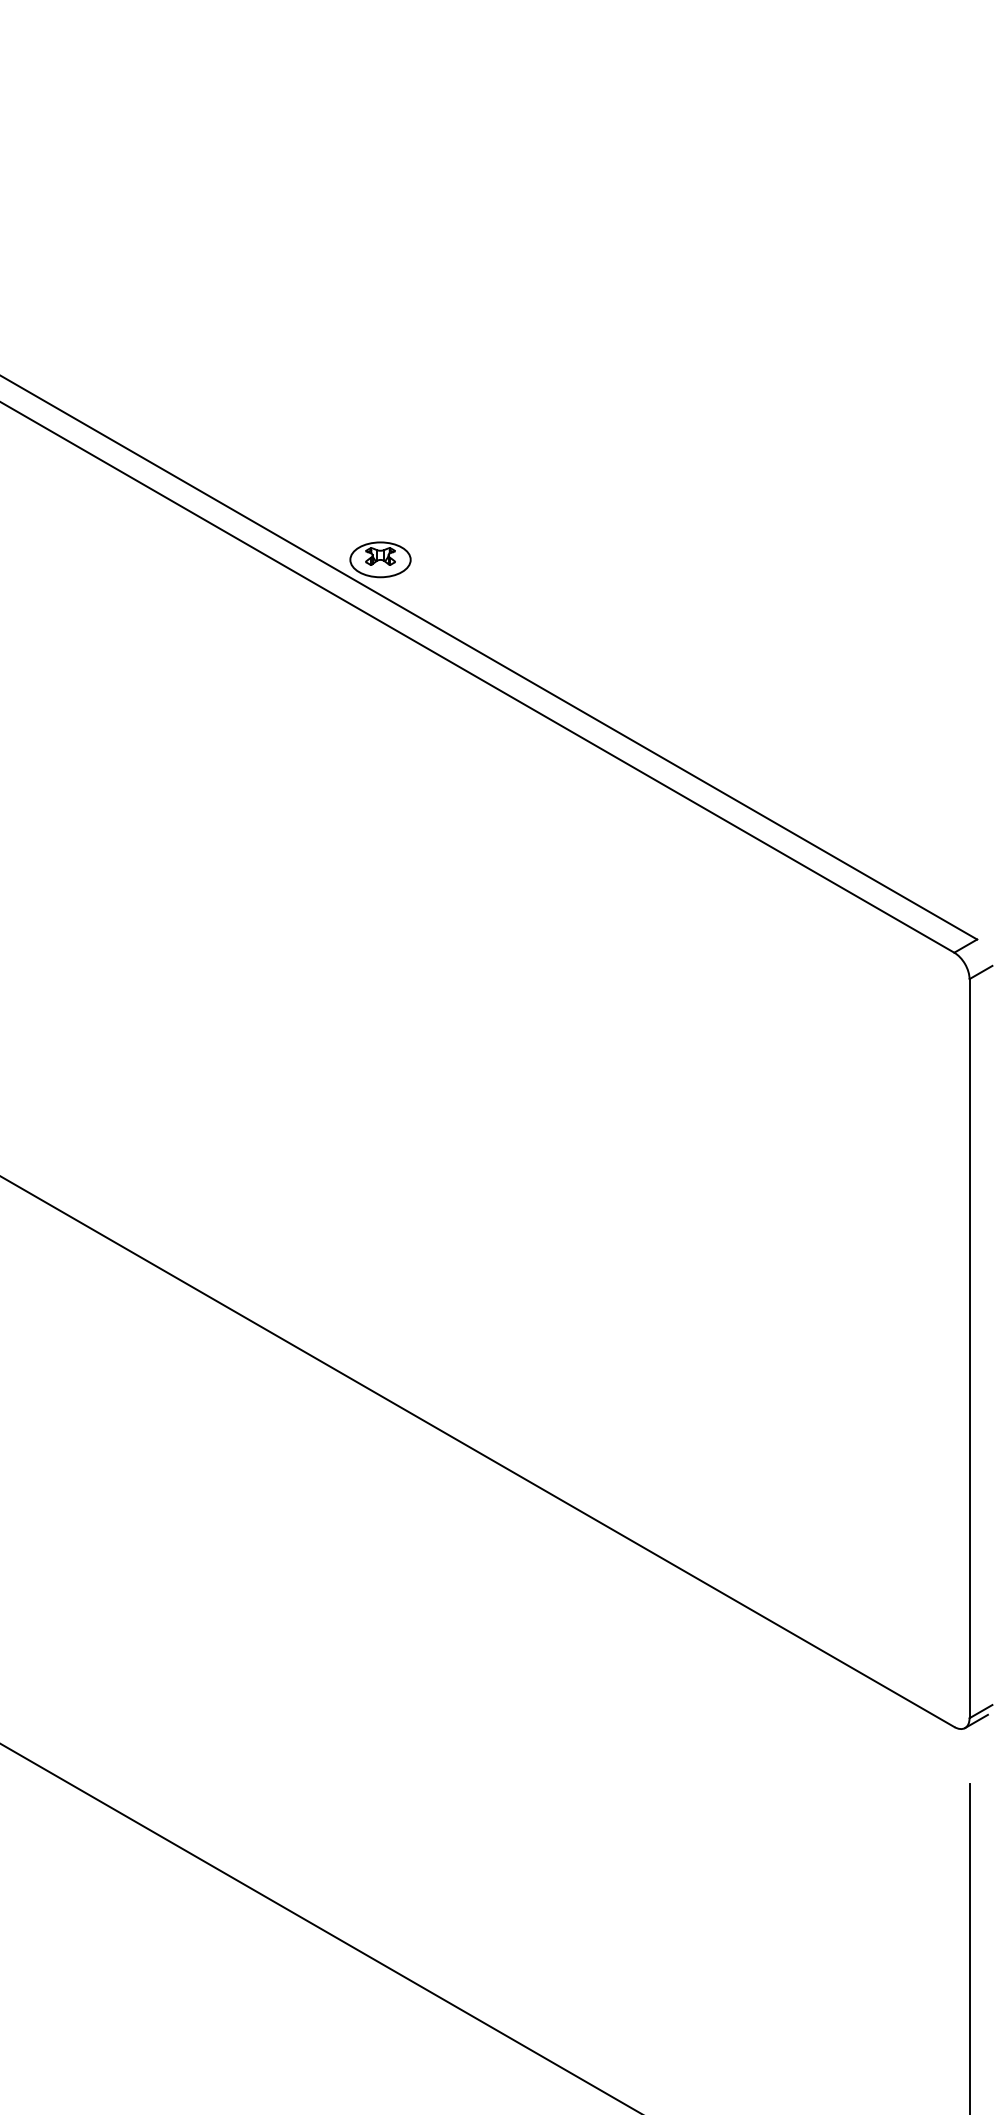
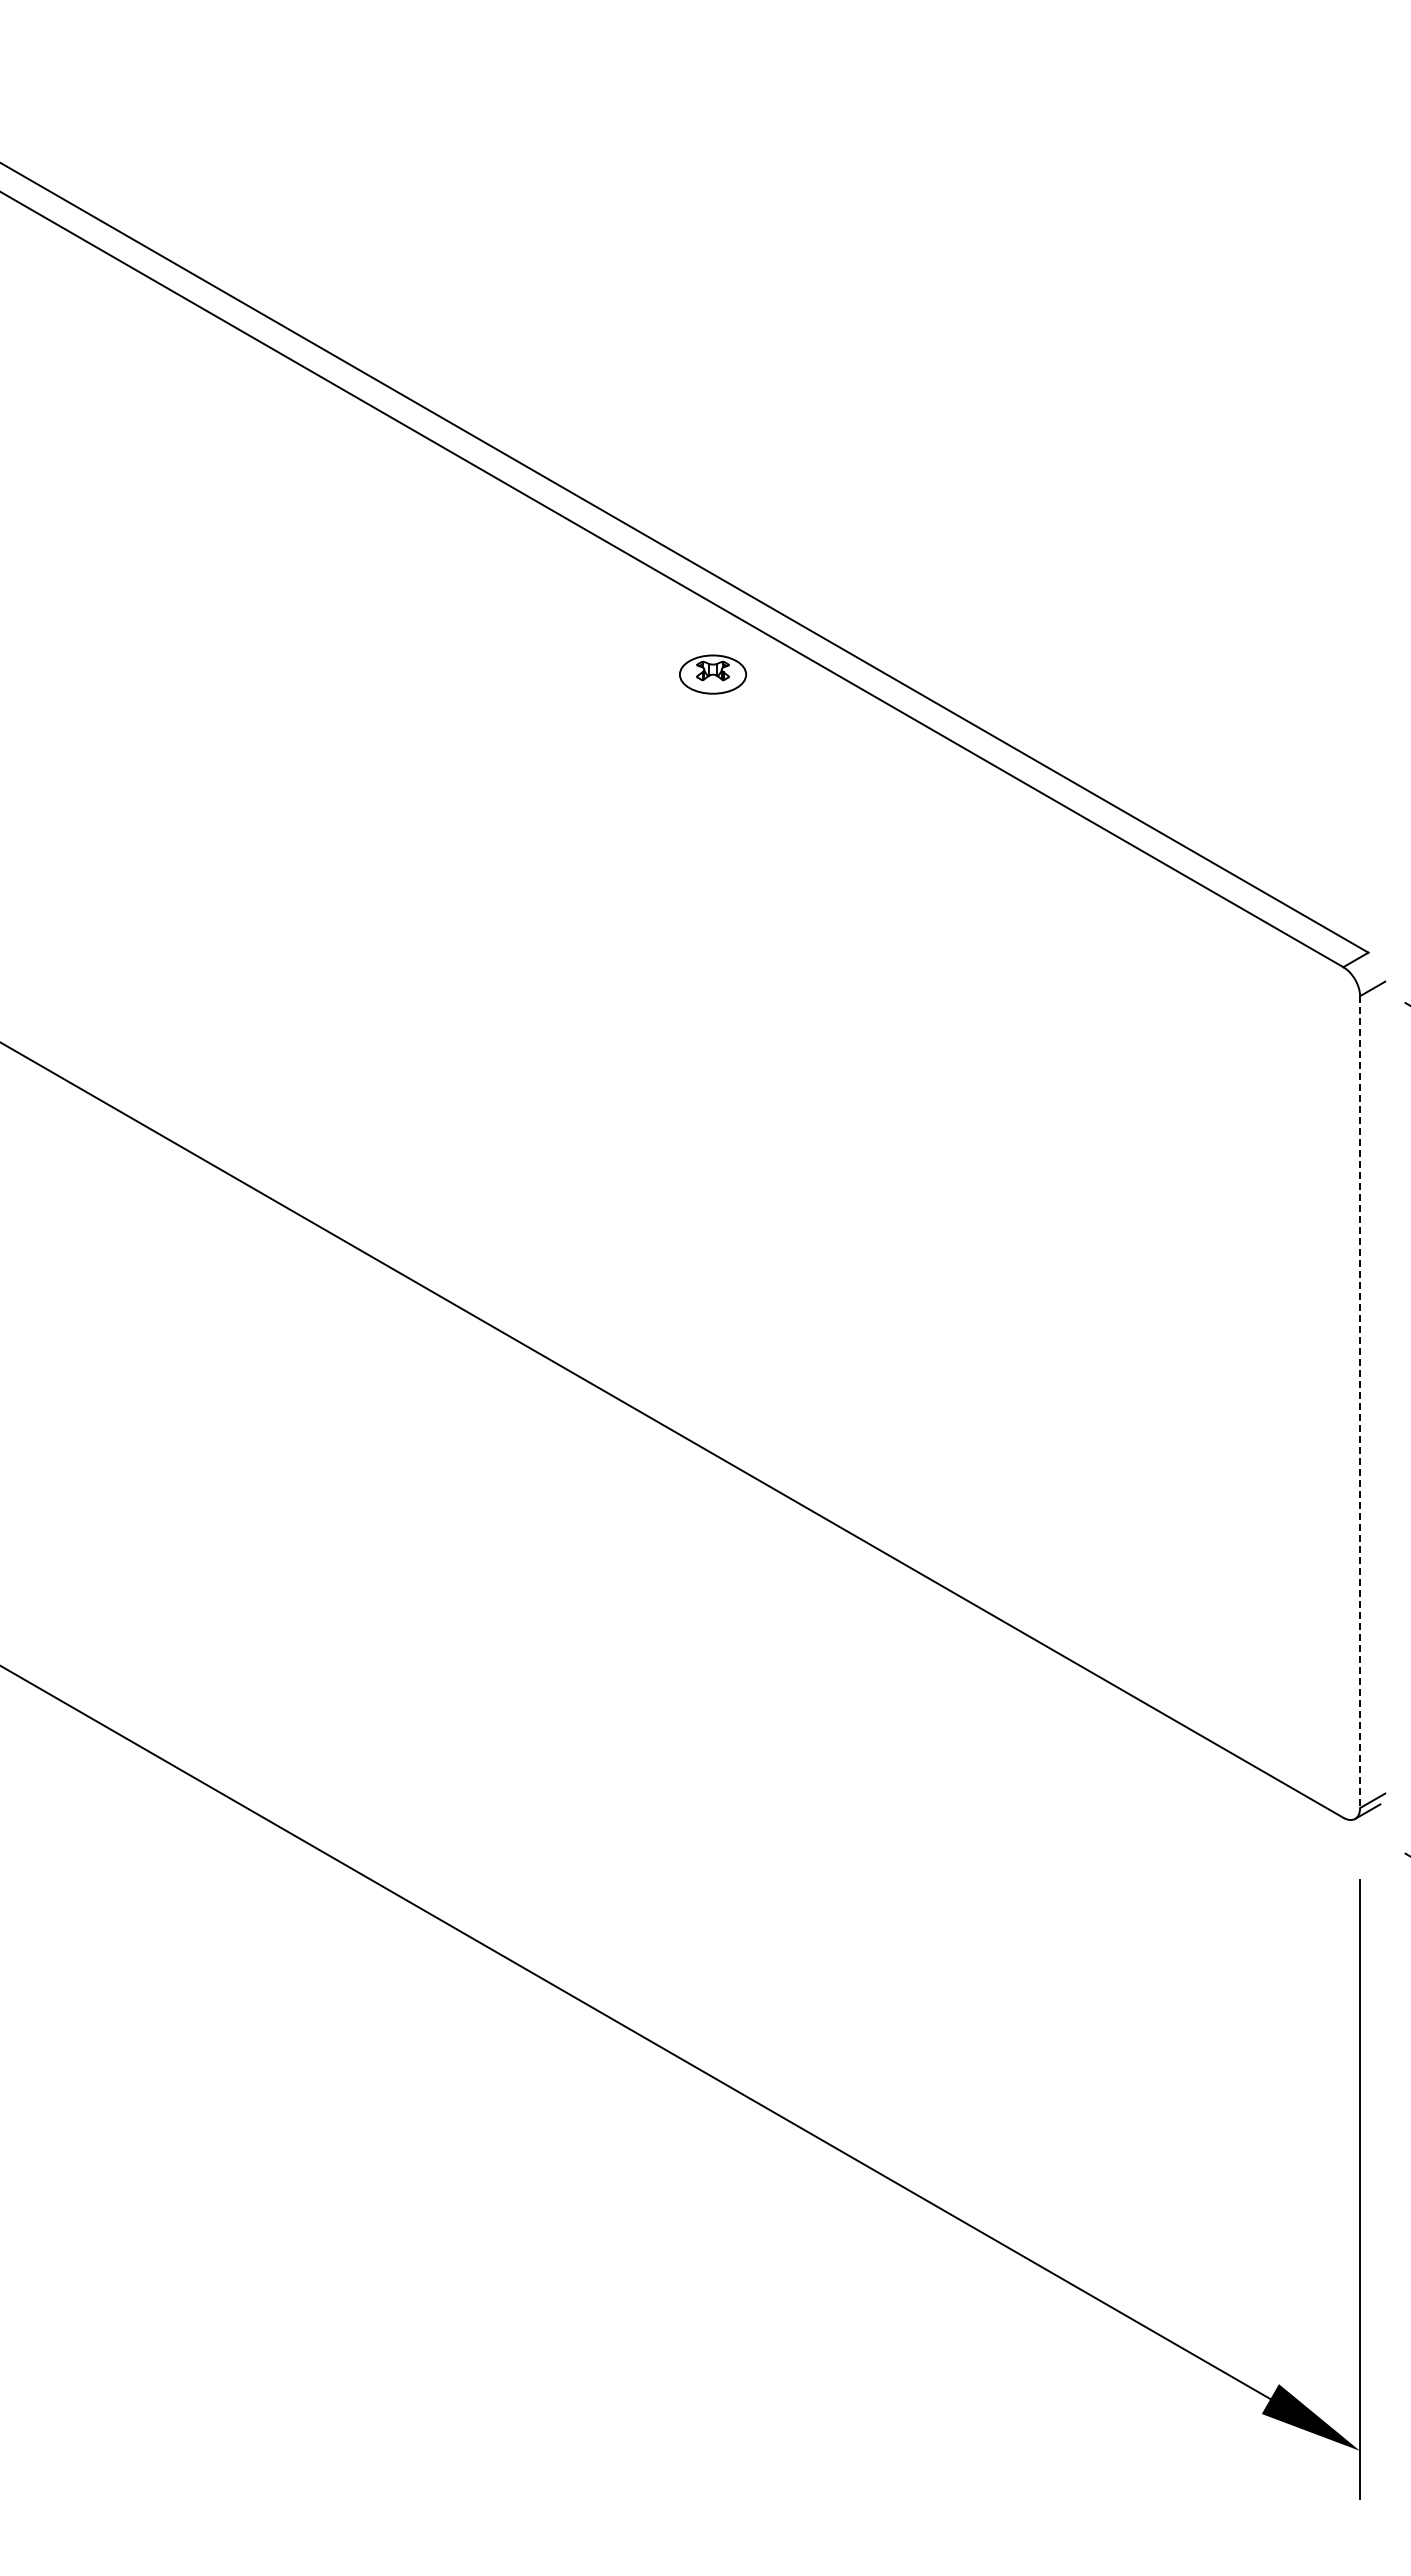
part: (380, 559) -> (713, 674), moved
line: (969, 1348) -> (1360, 1402), solid -> dashed

